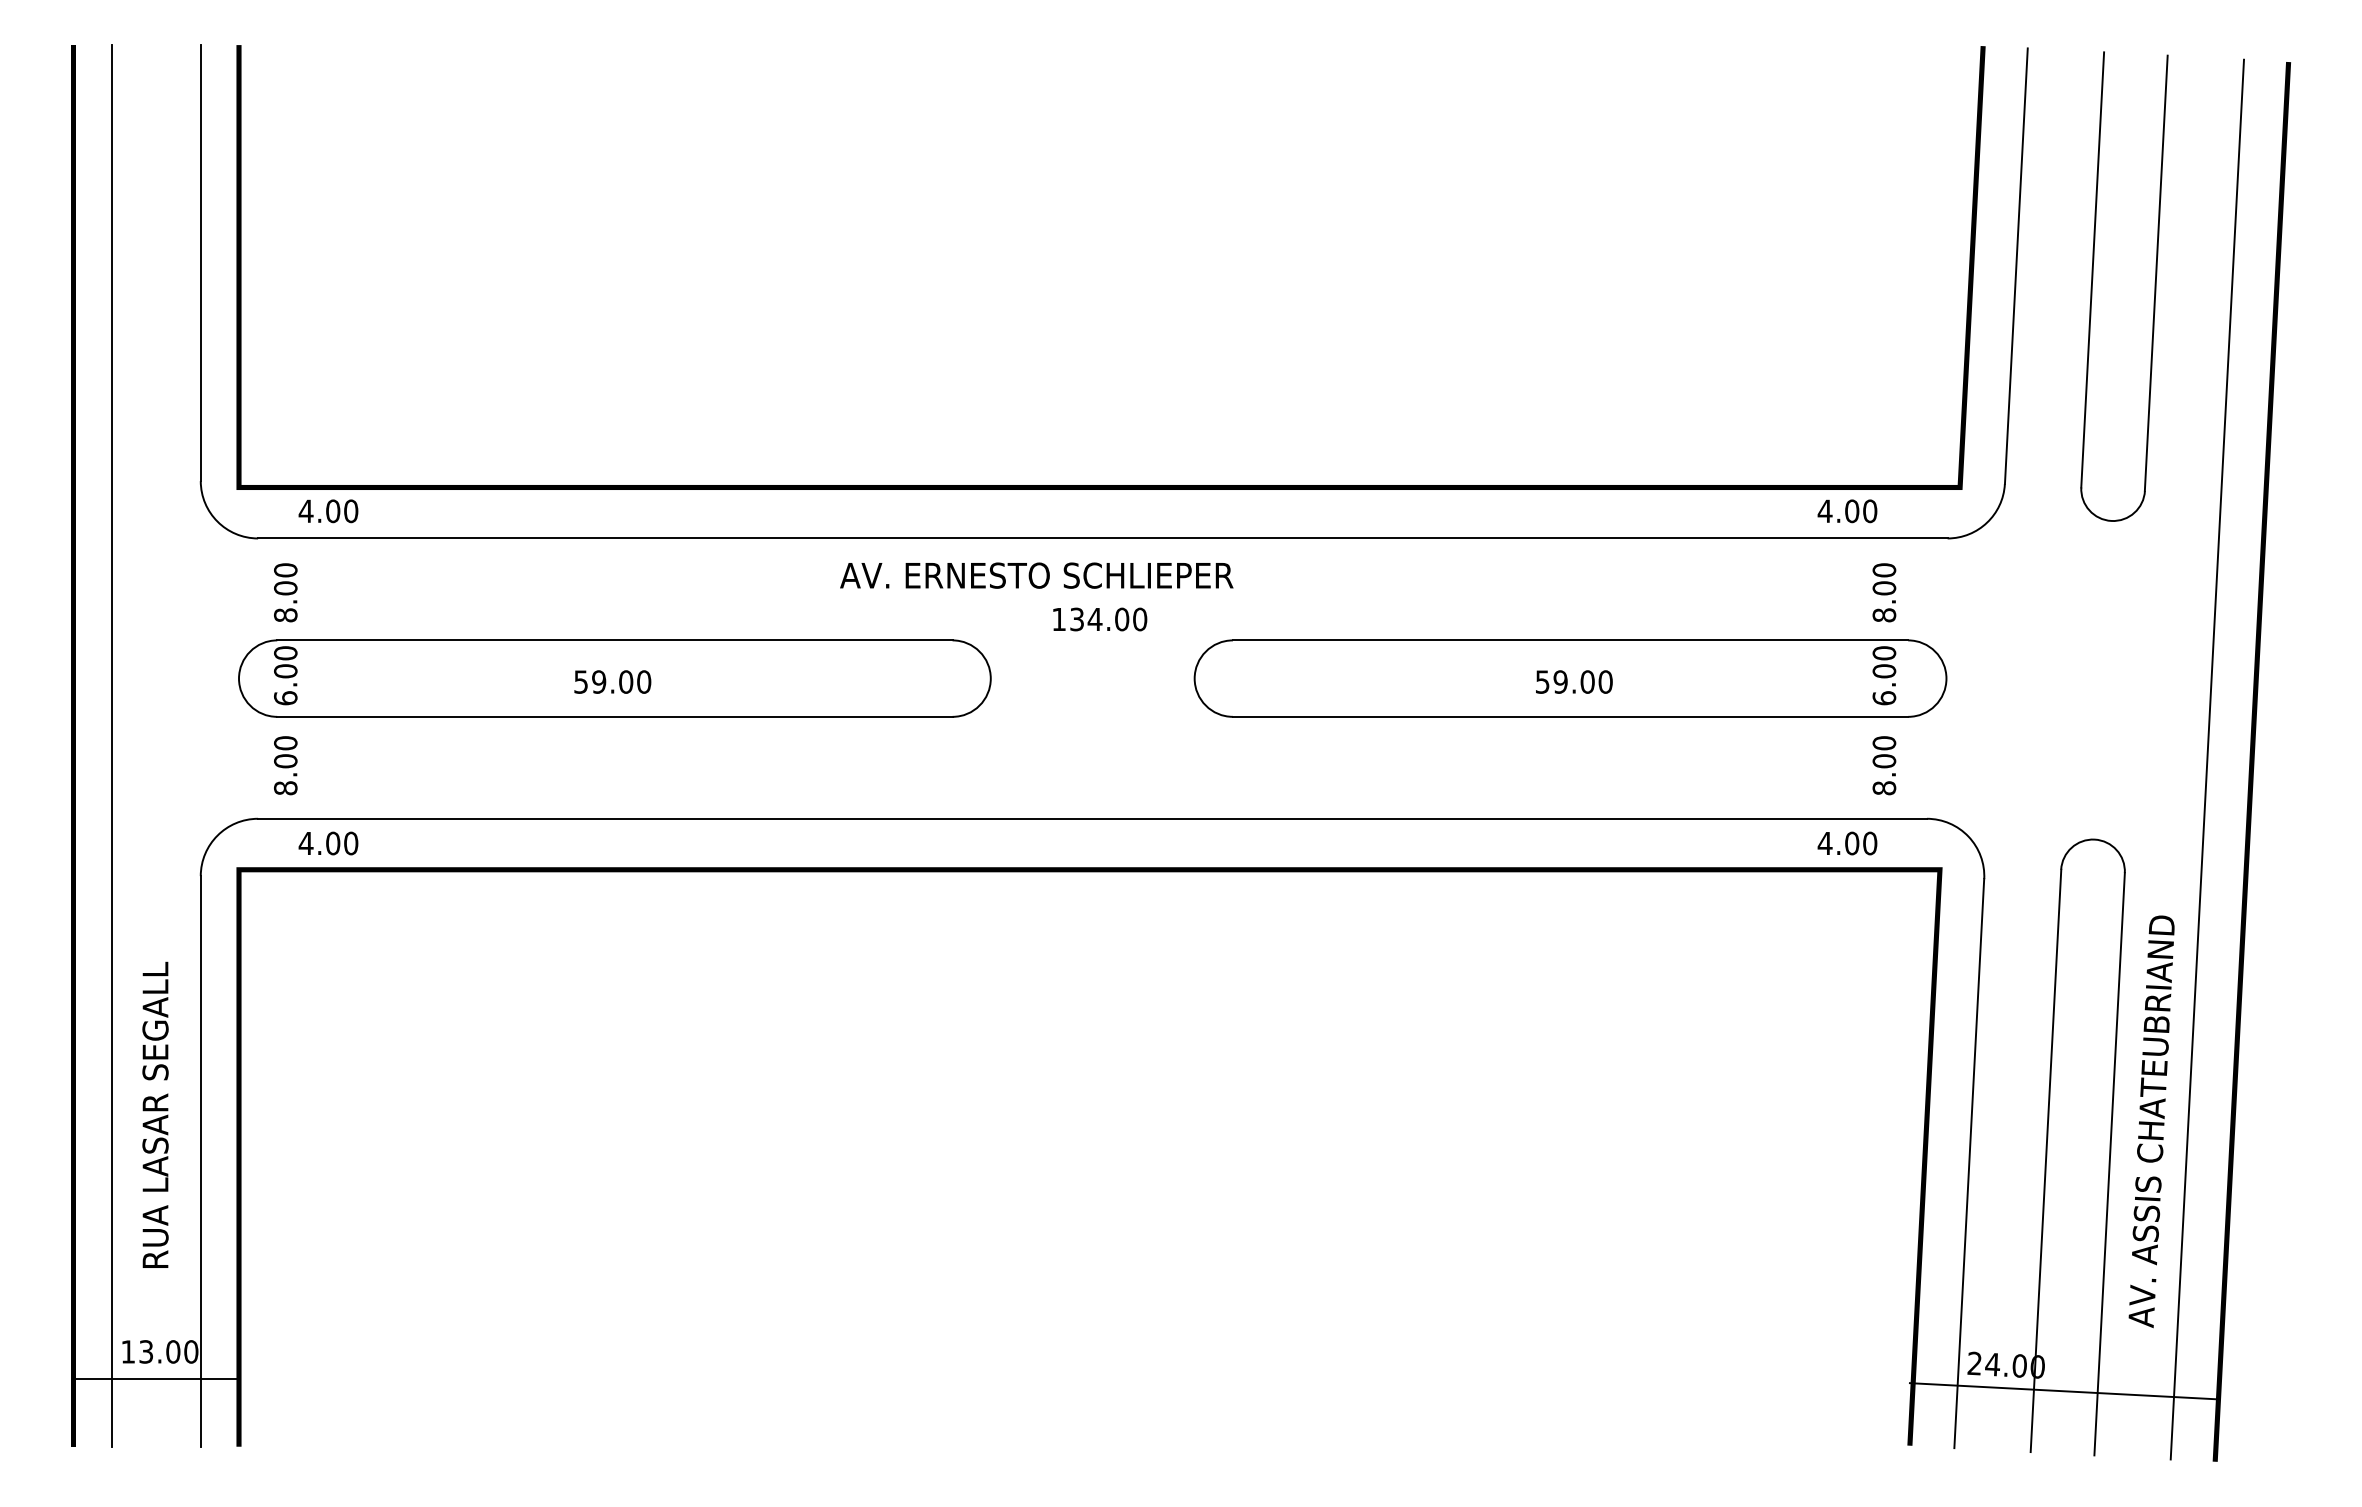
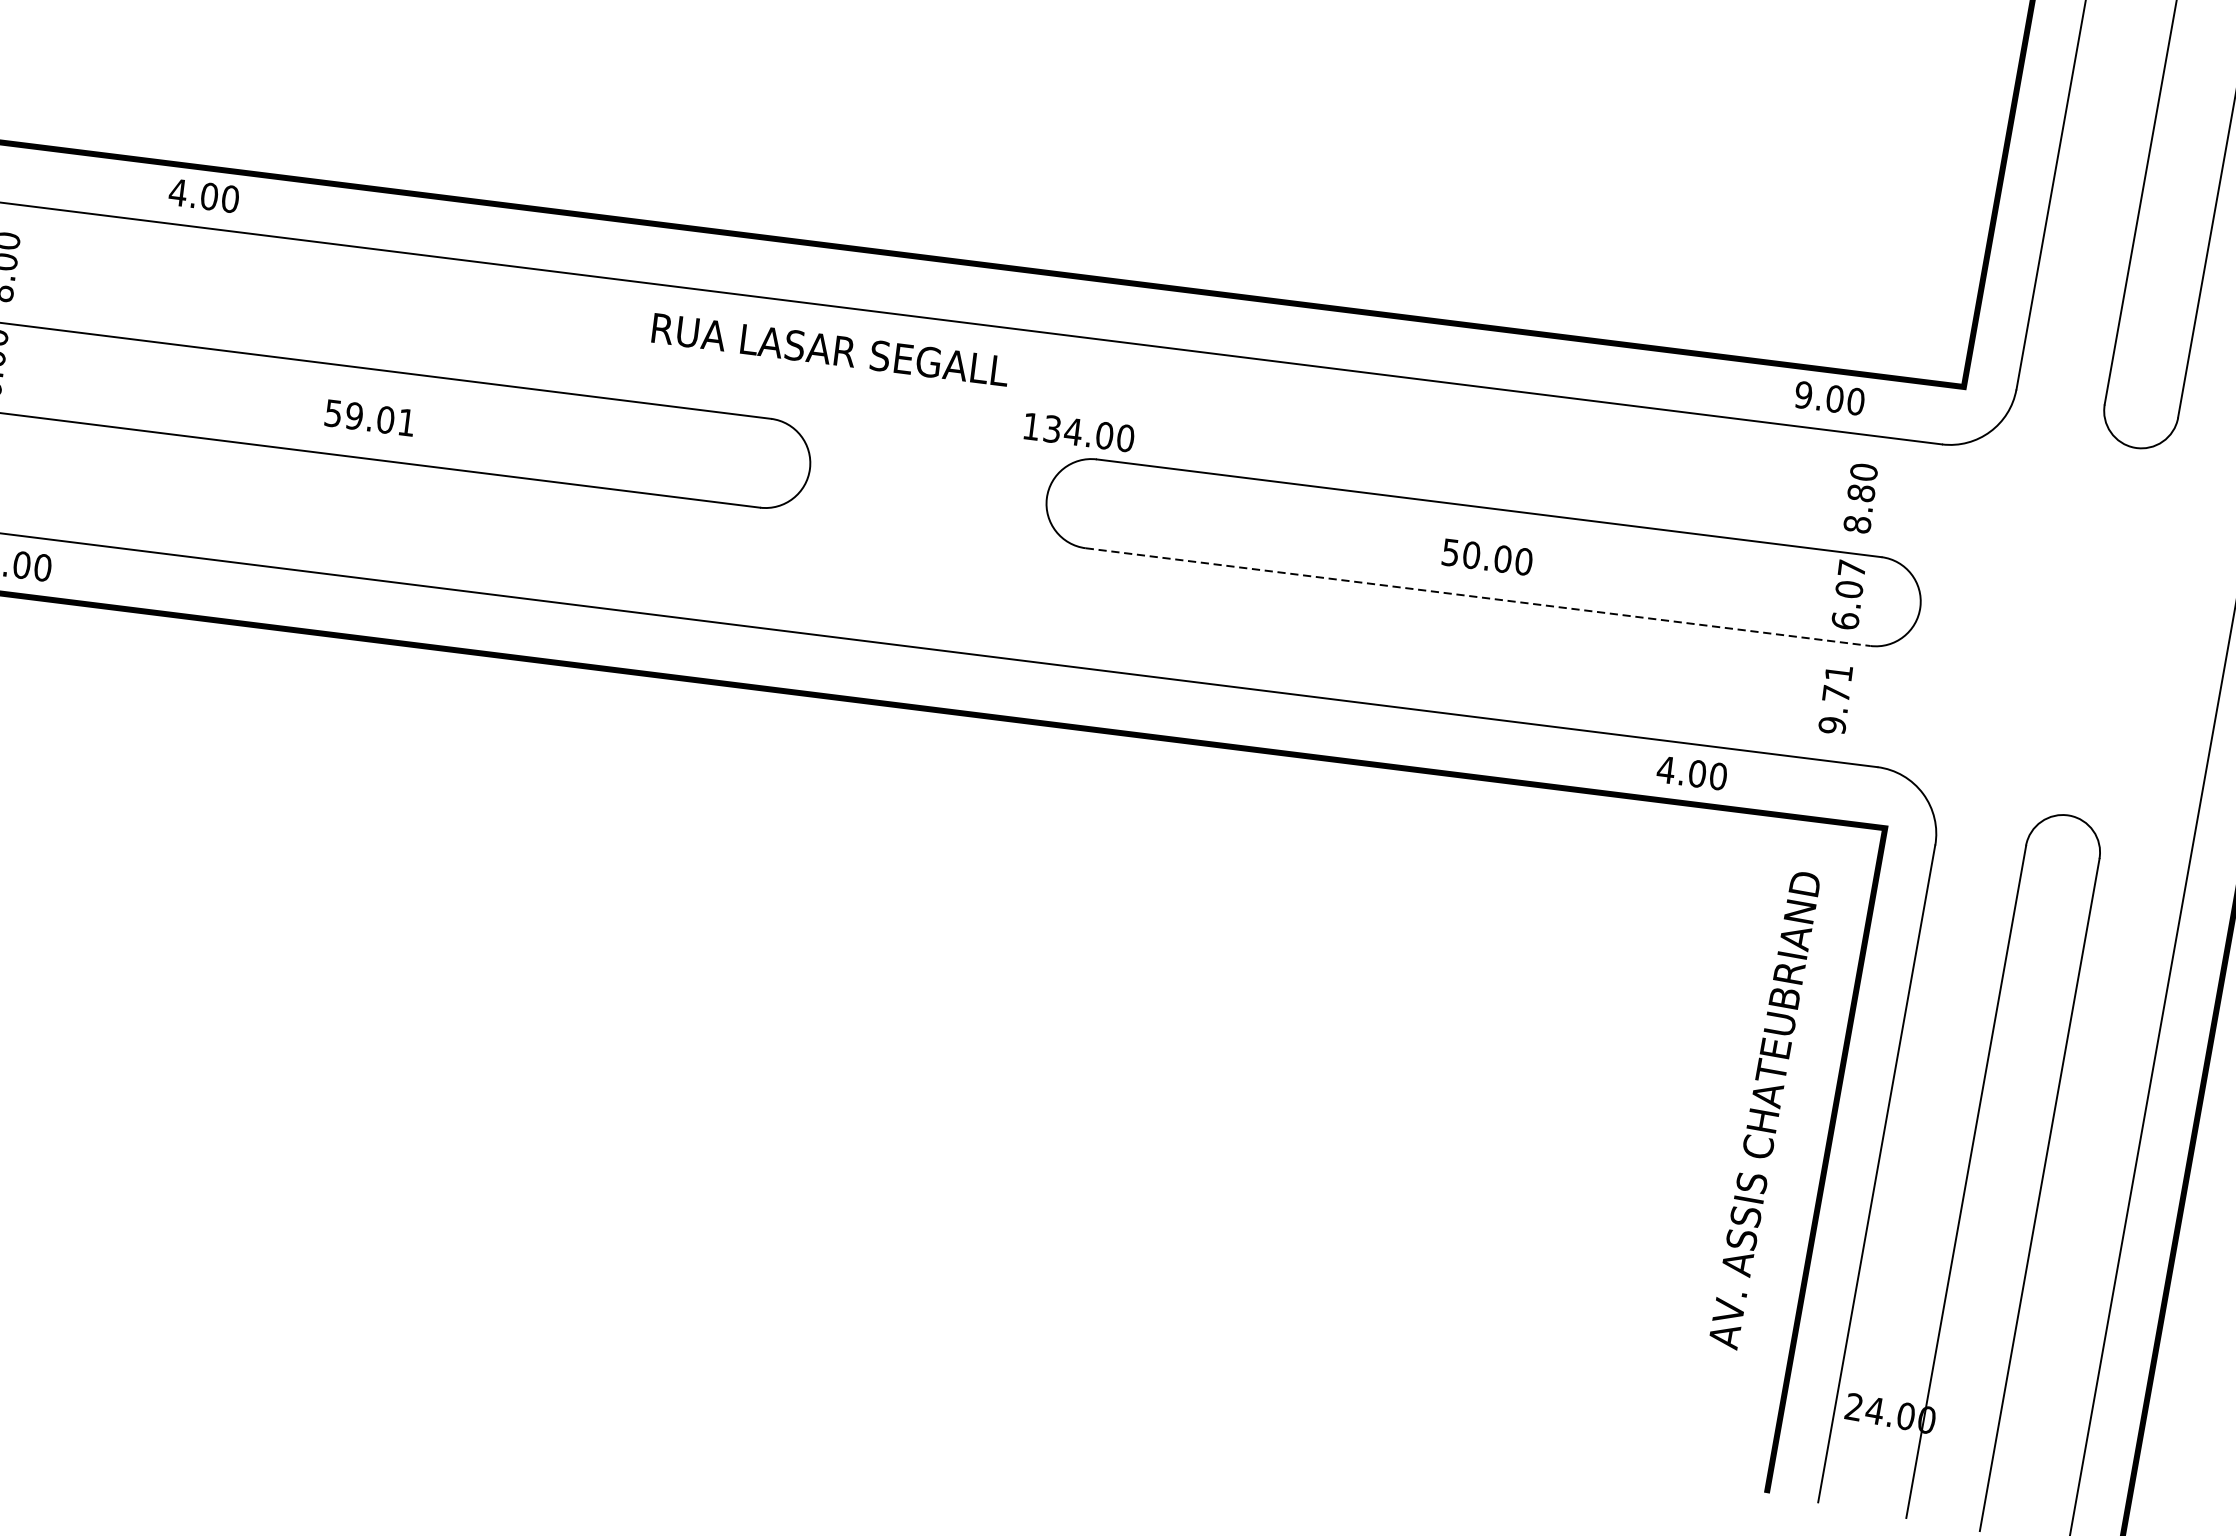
text: (328, 511) -> (204, 196), moved
text: (1824, 511) -> (1802, 395), 4.00 -> 9.00
text: (1036, 575) -> (878, 355), AV. ERNESTO SCHLIEPER -> RUA LASAR SEGALL
text: (1884, 588) -> (1861, 493), 8.00 -> 8.80
text: (1100, 619) -> (1079, 432), moved
text: (1884, 653) -> (1852, 568), 6.00 -> 6.07
text: (644, 681) -> (407, 422), 59.00 -> 59.01
text: (1560, 681) -> (1471, 554), 59.00 -> 50.00
line: (1570, 716) -> (1478, 596), solid -> dashed
text: (1884, 765) -> (1835, 699), 8.00 -> 9.71
text: (1847, 843) -> (1692, 773), moved
text: (2151, 1121) -> (1764, 1110), moved
line: (2062, 1391) -> (1952, 1452), removed

